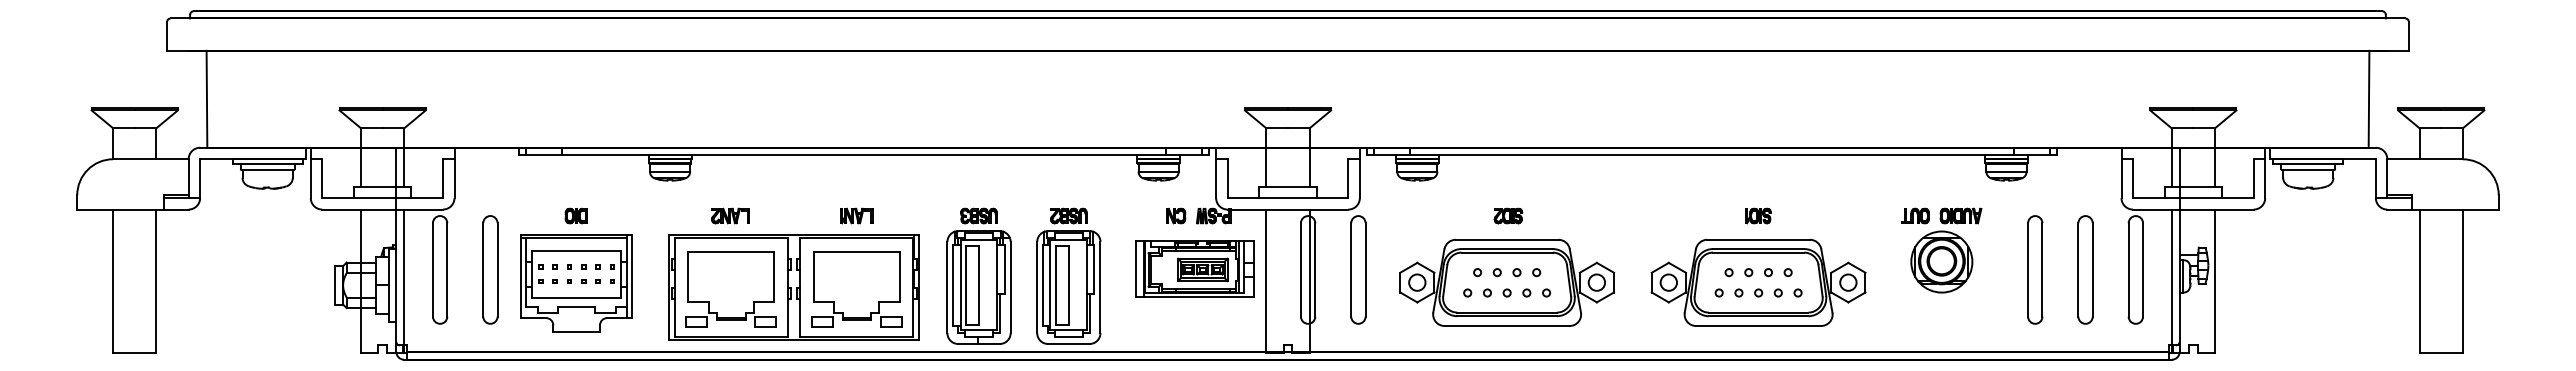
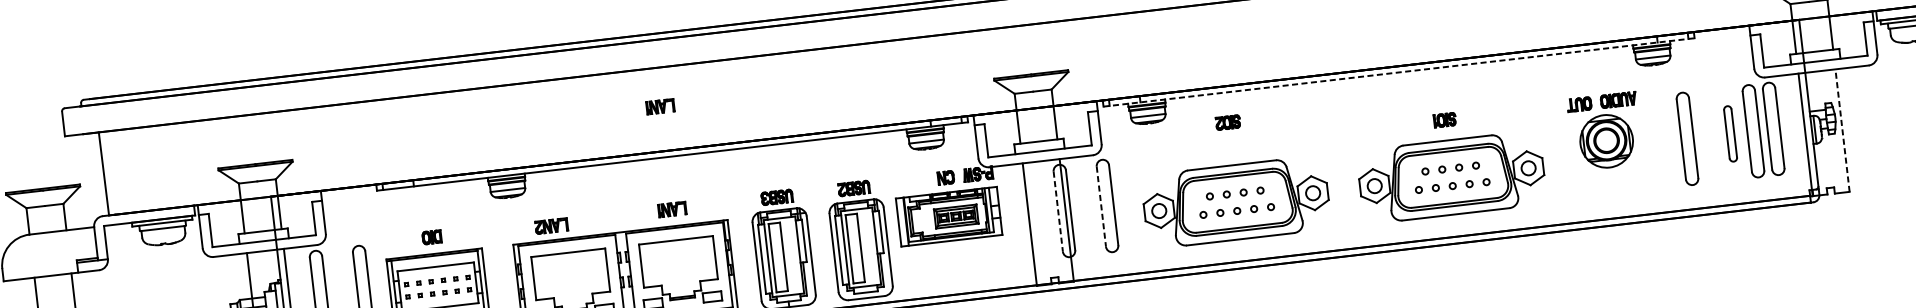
part: (856, 95) -> (660, 106), added
line: (1711, 154) -> (1398, 72), solid -> dashed
part: (730, 215) -> (551, 225), moved
part: (1508, 215) -> (1228, 122), moved
part: (1194, 268) -> (948, 216), moved
line: (1300, 269) -> (1057, 211), solid -> dashed
line: (1351, 269) -> (1101, 206), solid -> dashed
part: (2085, 269) -> (1730, 133), size x0.6
part: (2112, 269) -> (1753, 130), added
line: (2214, 280) -> (1842, 130), solid -> dashed

